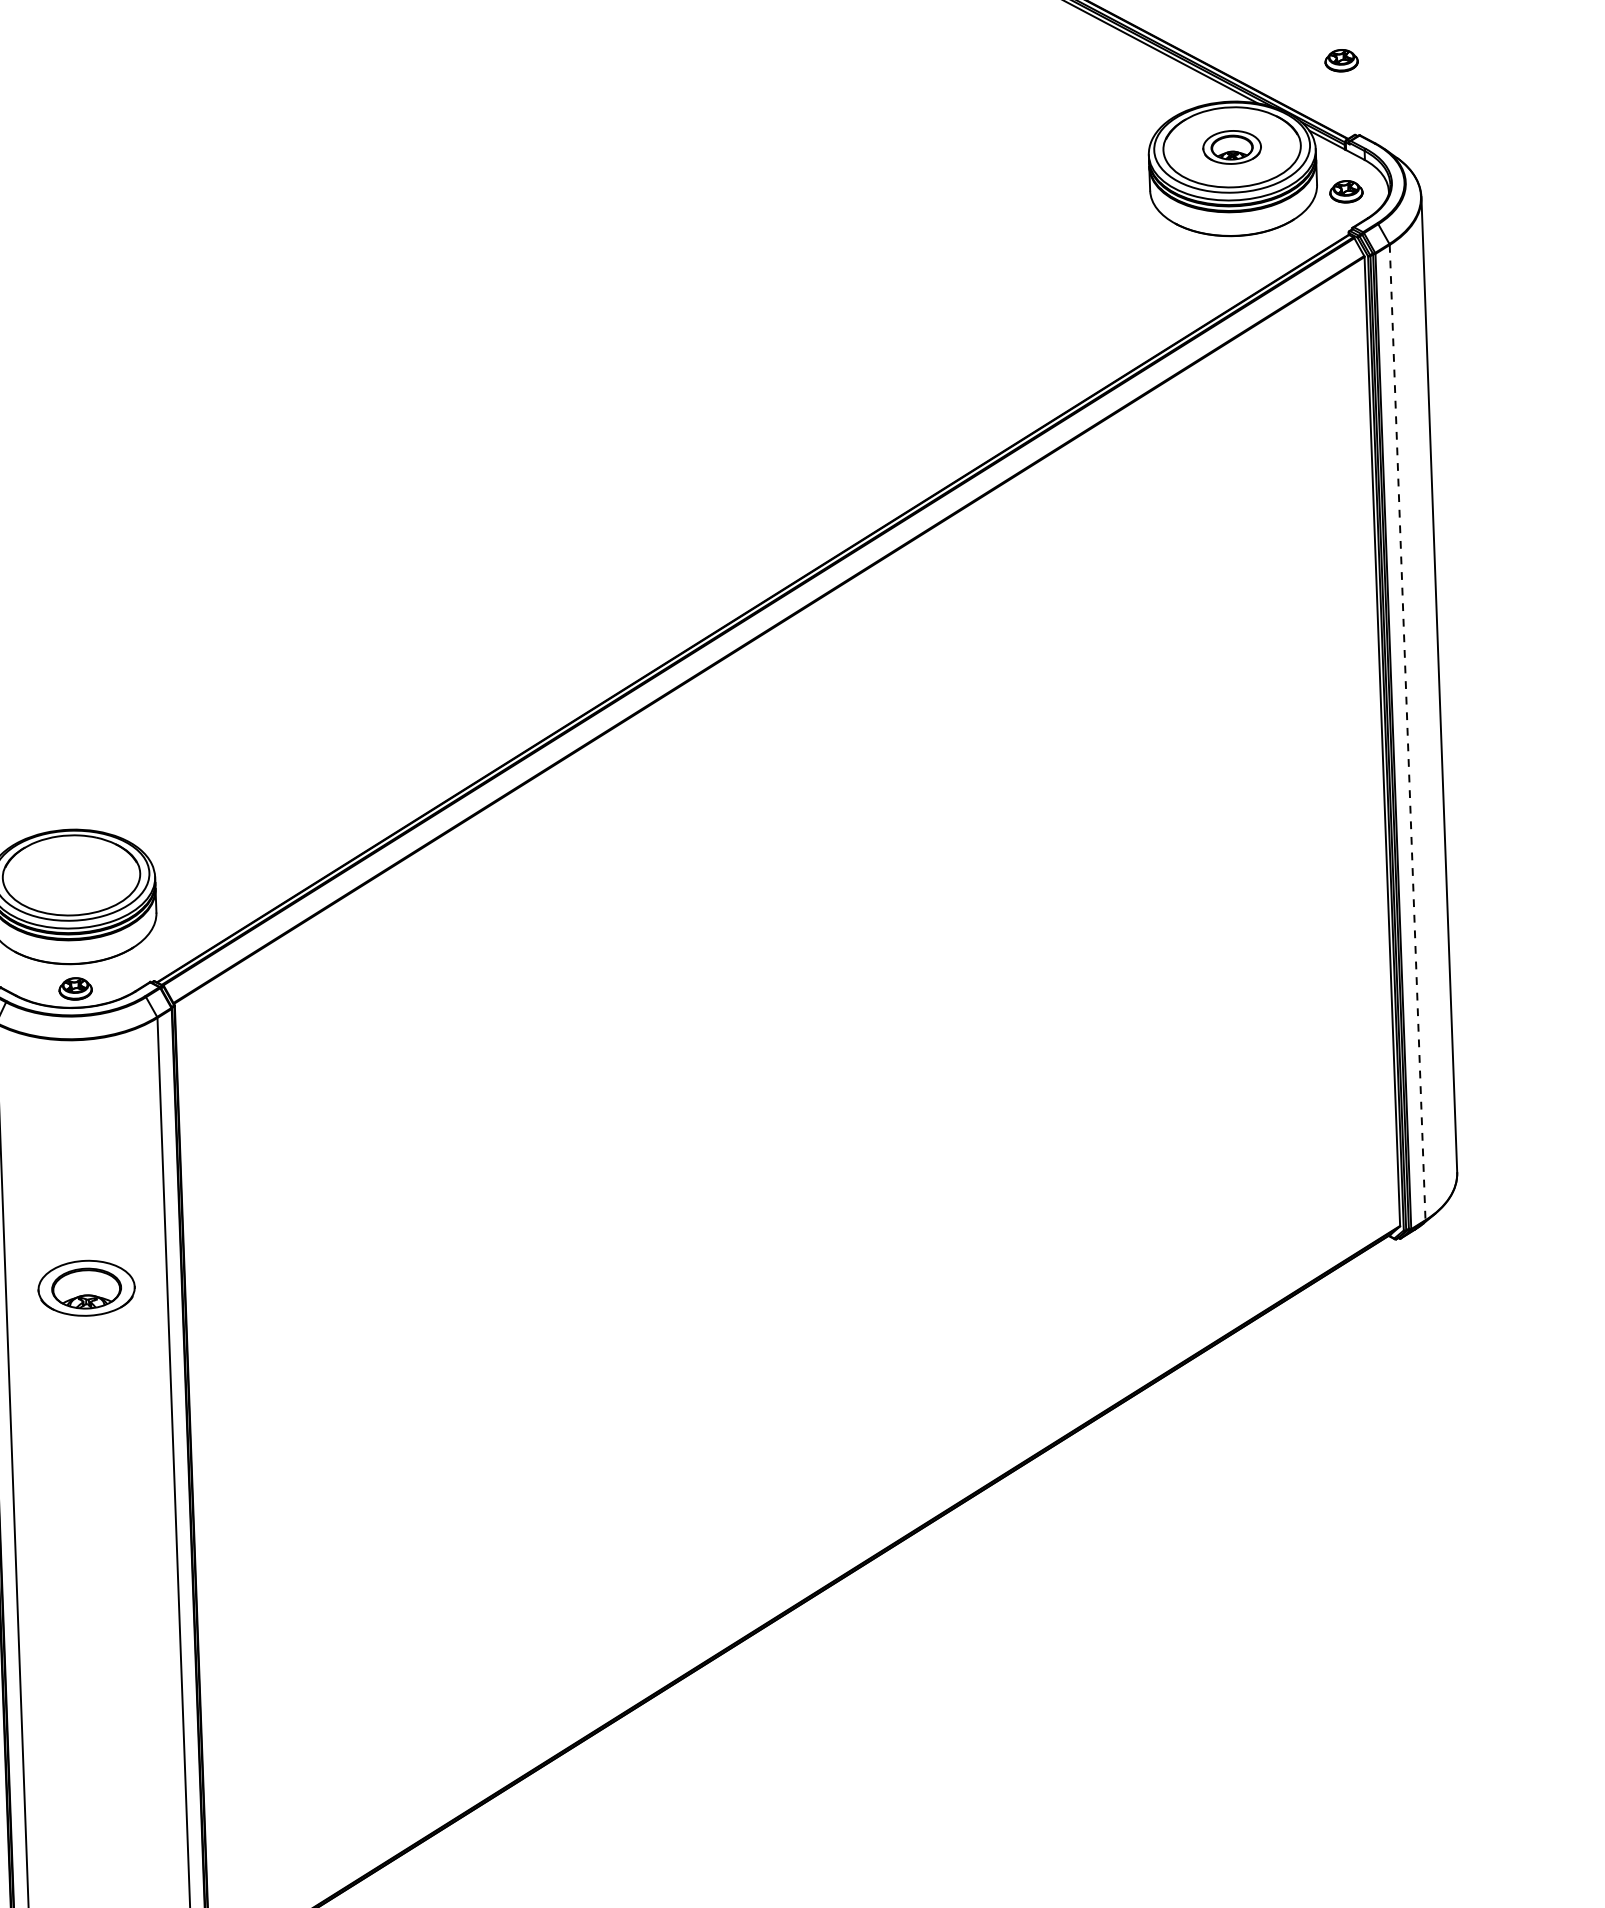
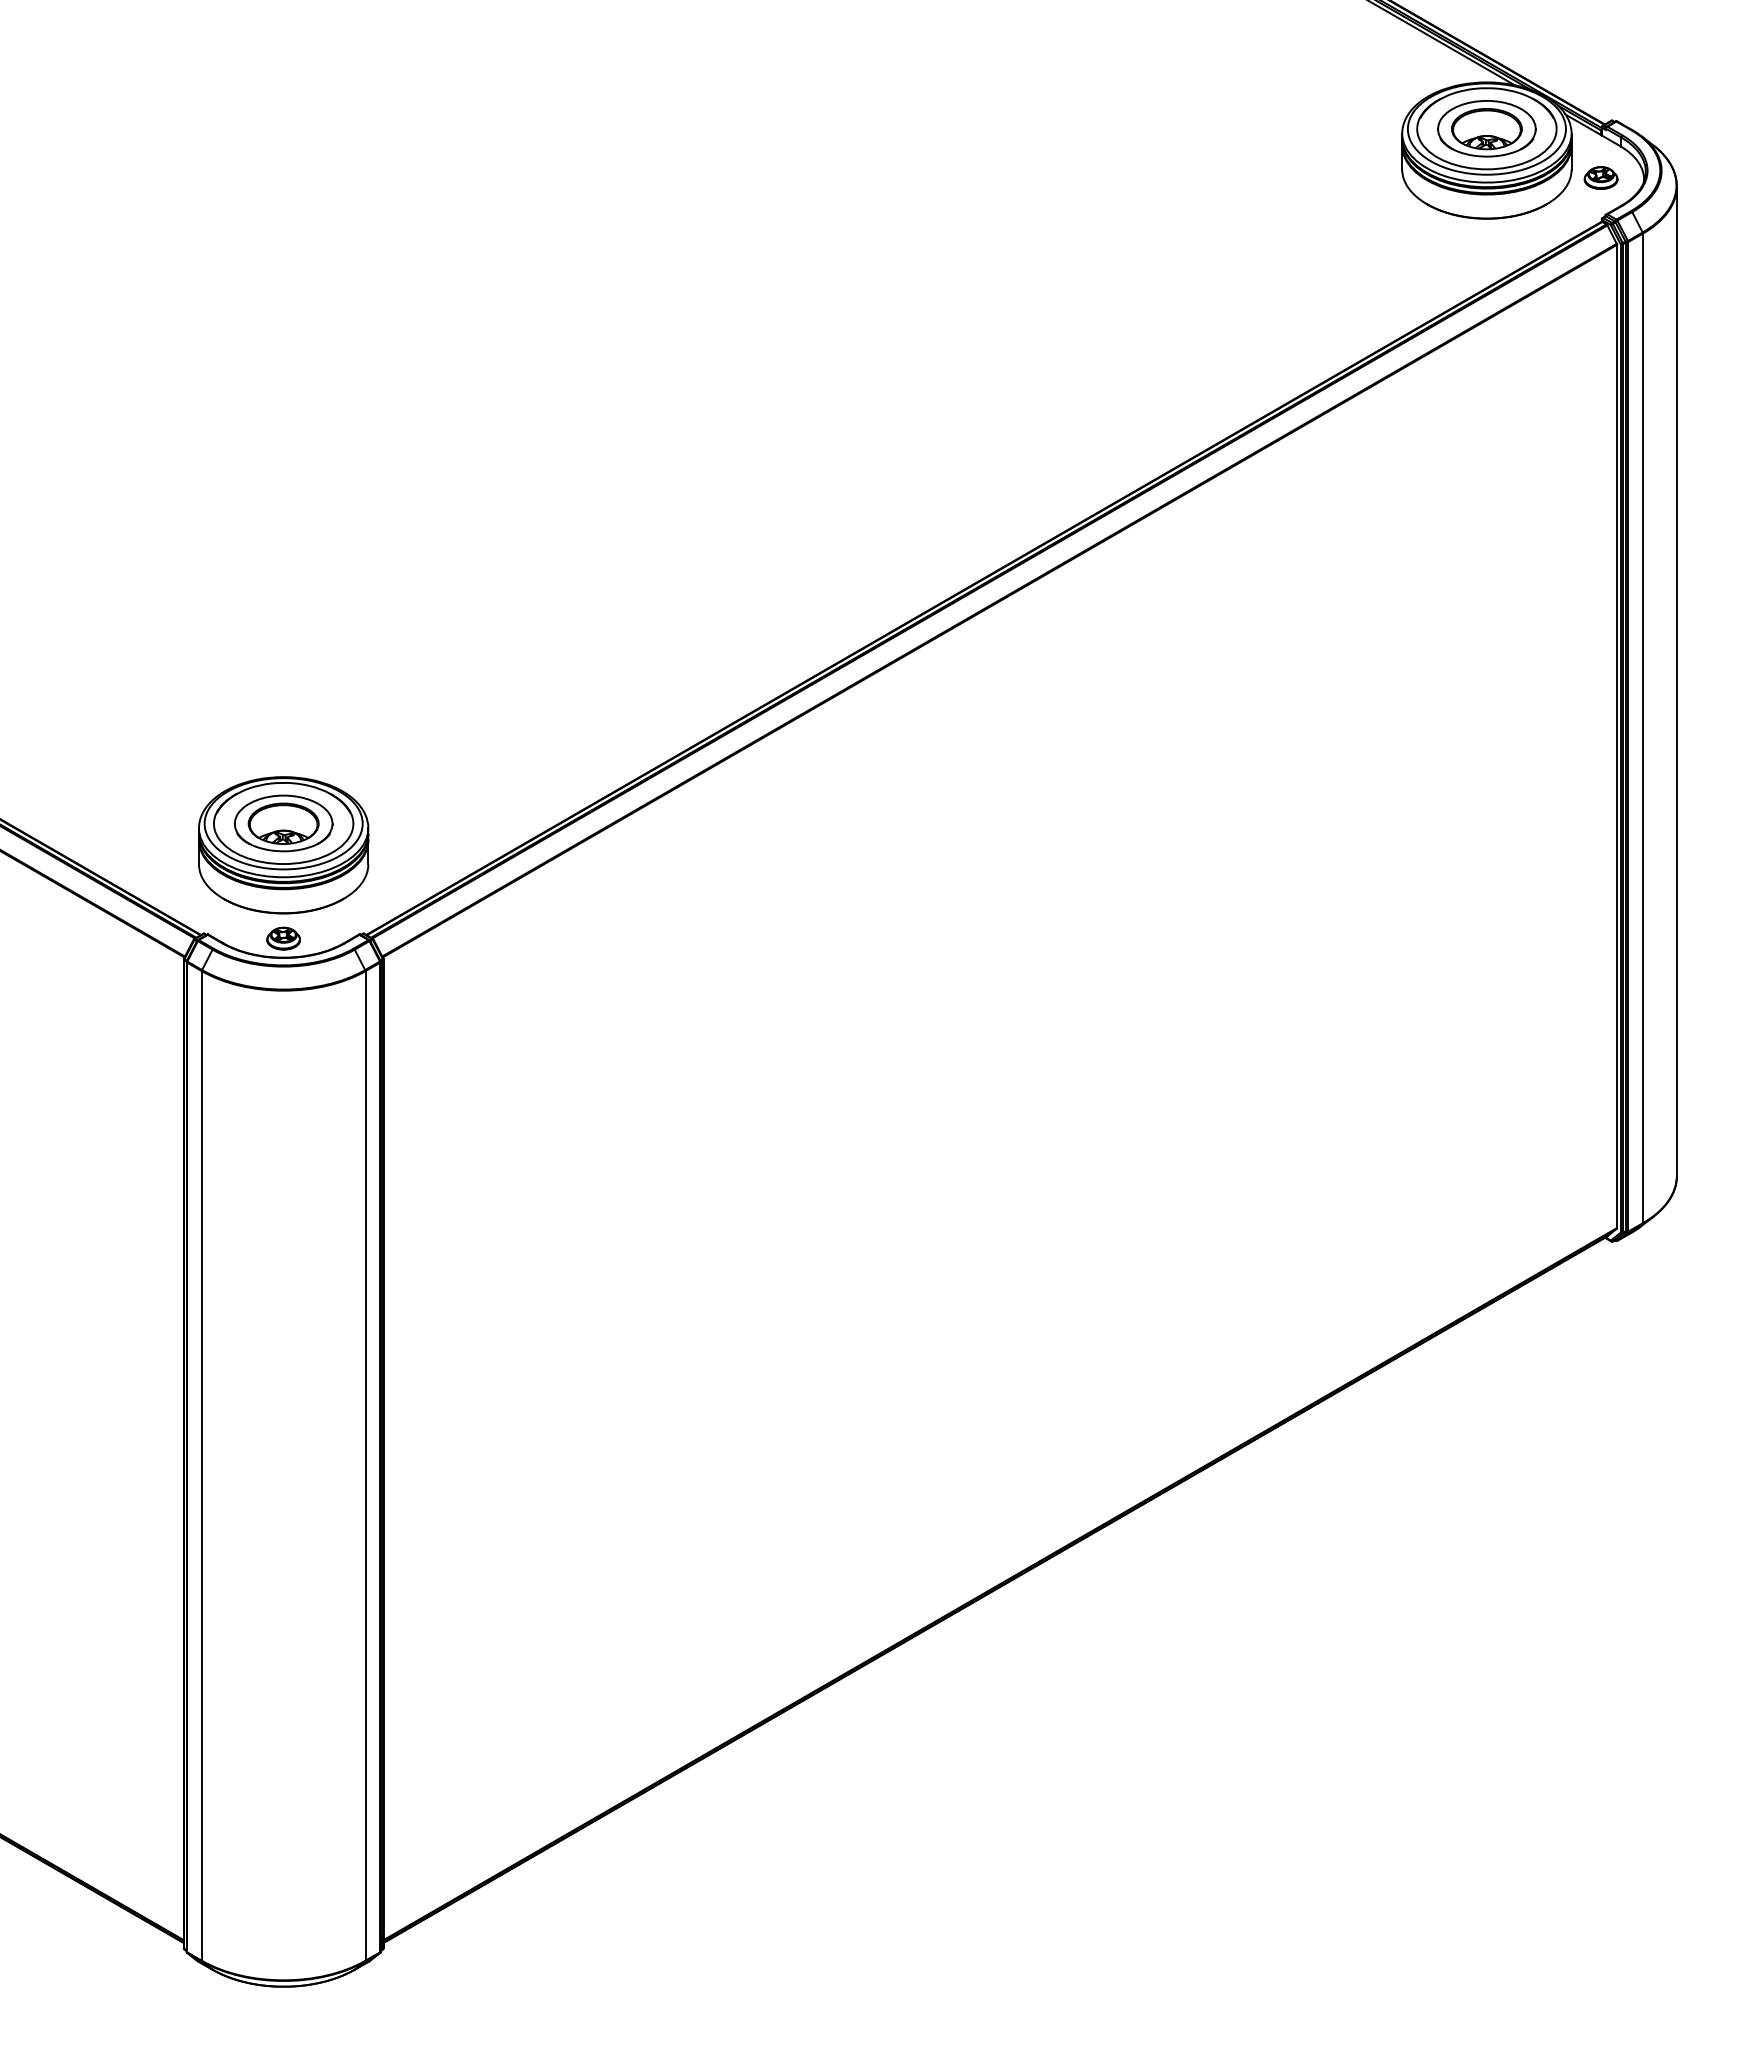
part: (1341, 60) -> (1600, 44), removed
part: (1231, 147) -> (1486, 128), size x1.67
line: (1408, 732) -> (1643, 728), dashed -> solid
part: (86, 1288) -> (283, 823), moved

